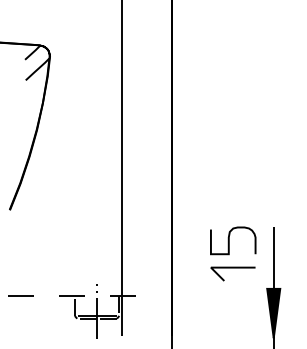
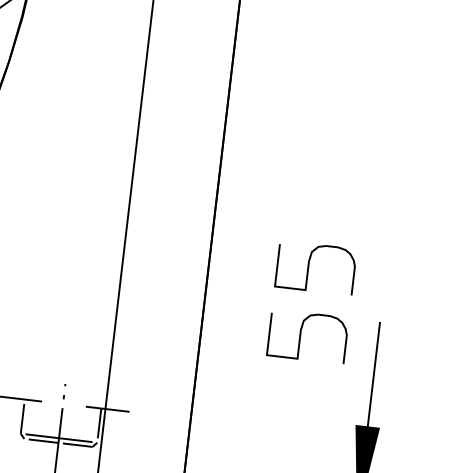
curve: (229, 200) -> (309, 266), added
line: (232, 268) -> (301, 384), removed

